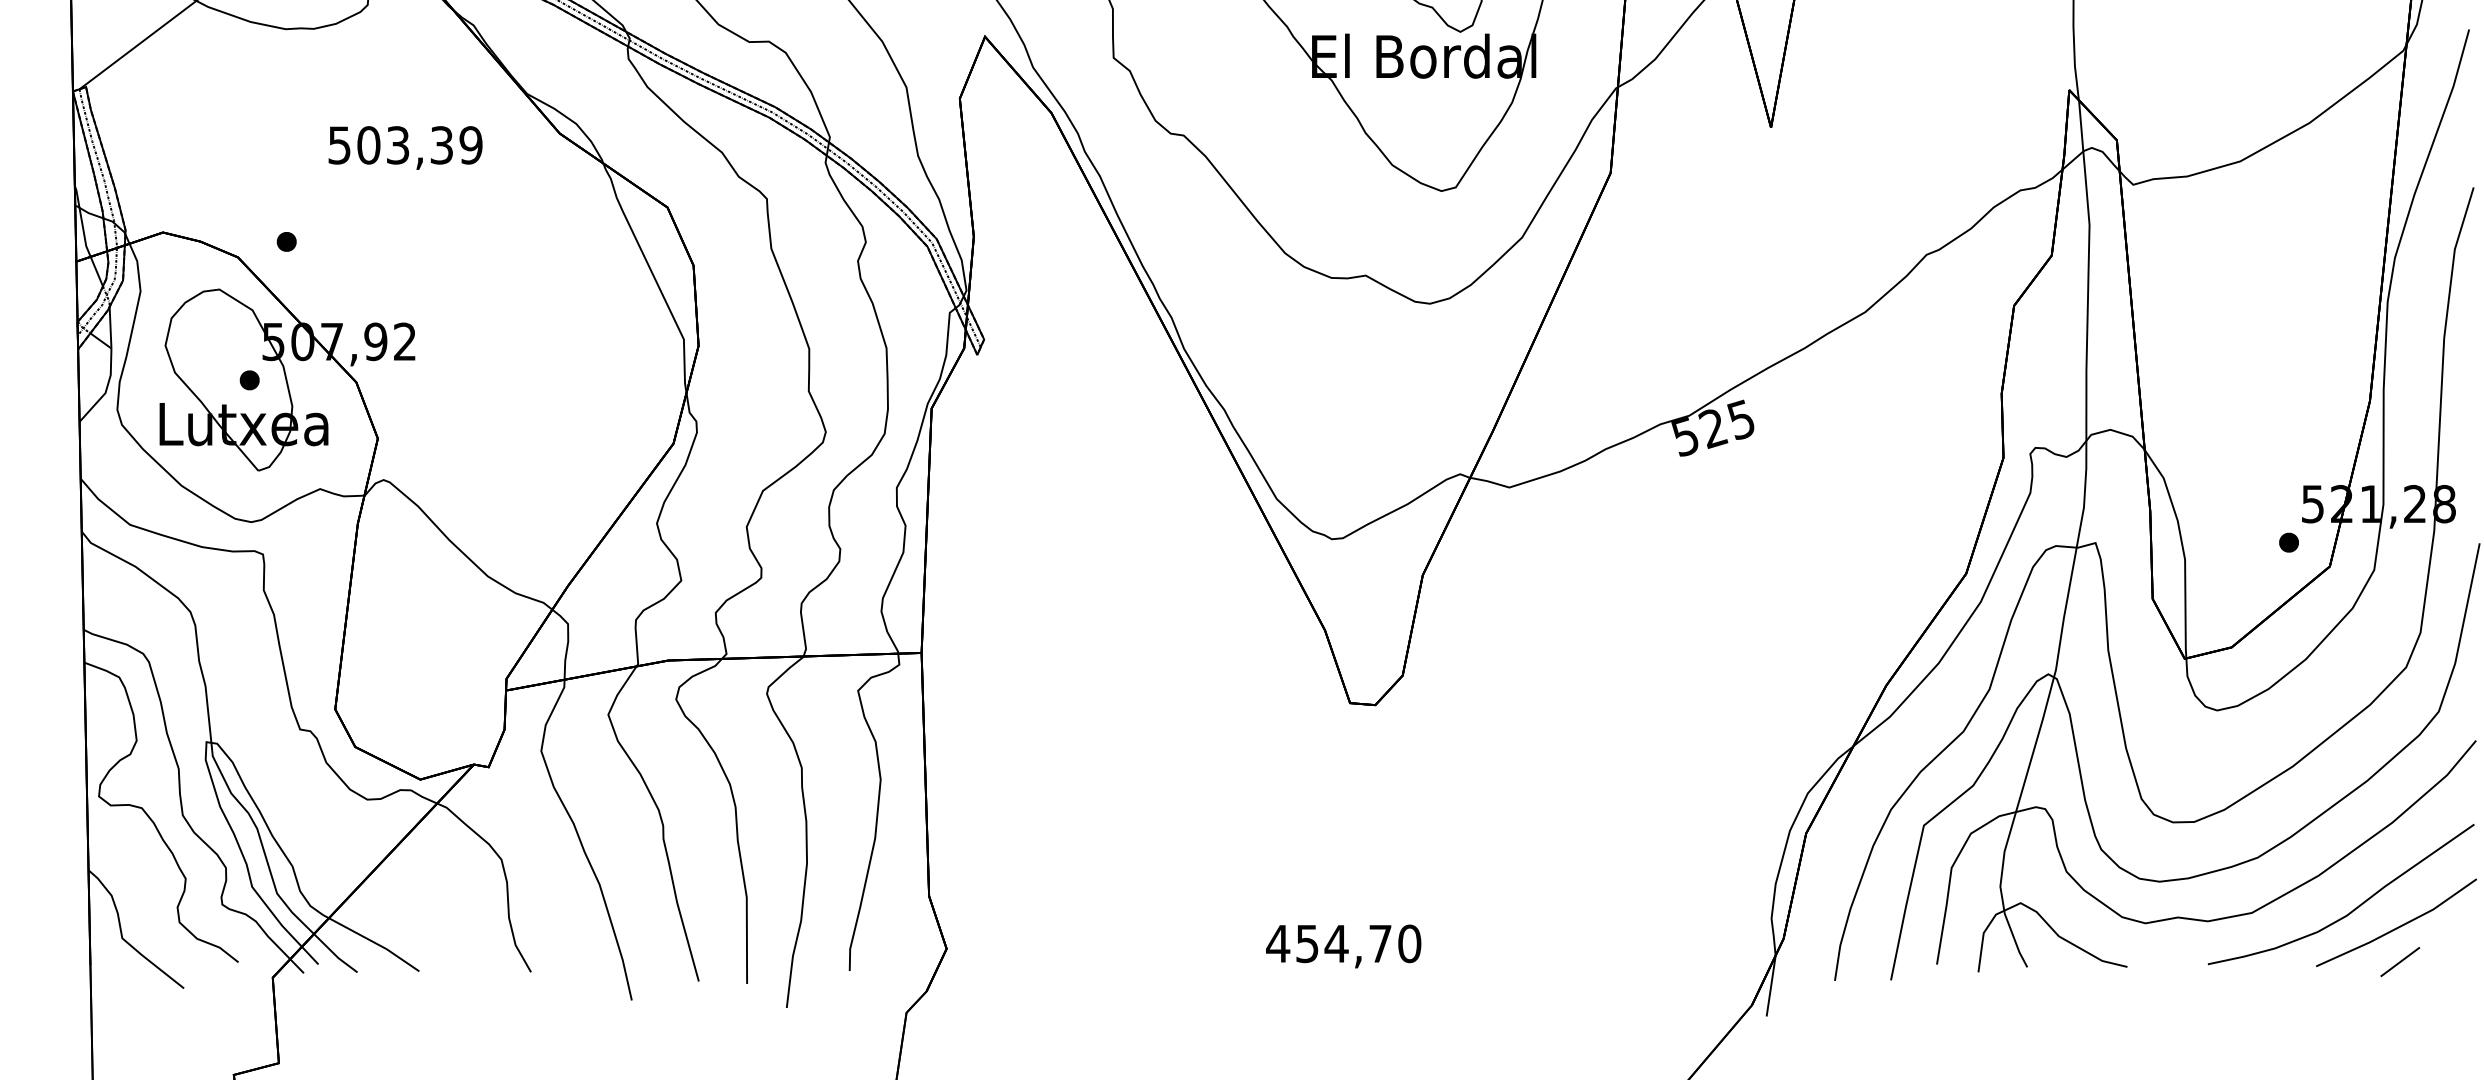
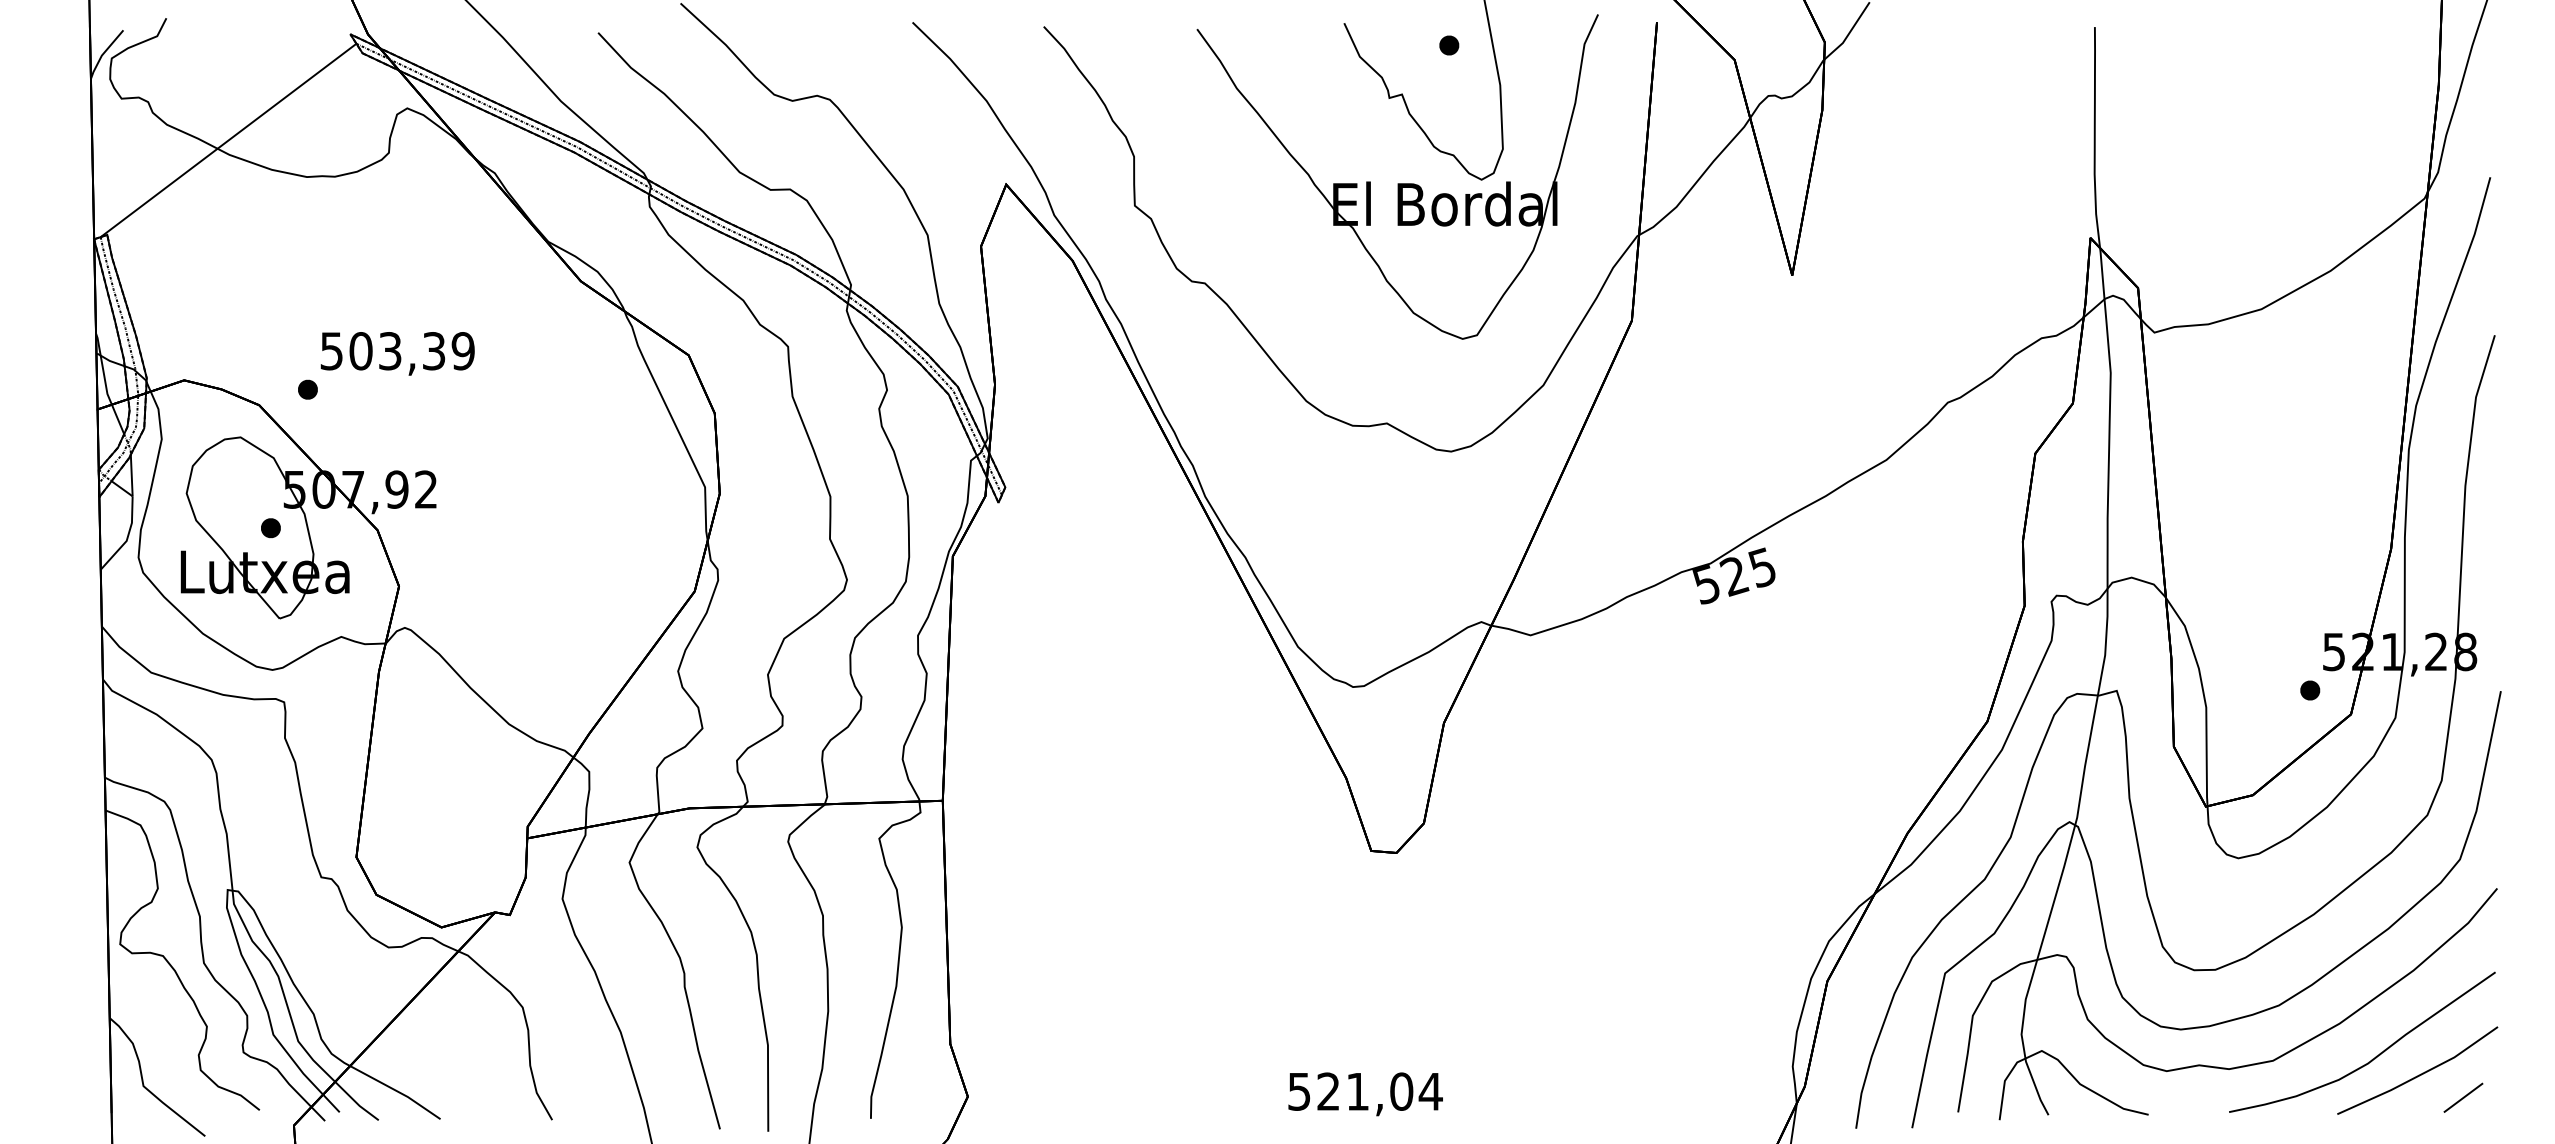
text: (405, 147) -> (397, 353), moved
text: (1343, 943) -> (1364, 1091), 454,70 -> 521,04
line: (2400, 961) -> (2463, 1097), moved

